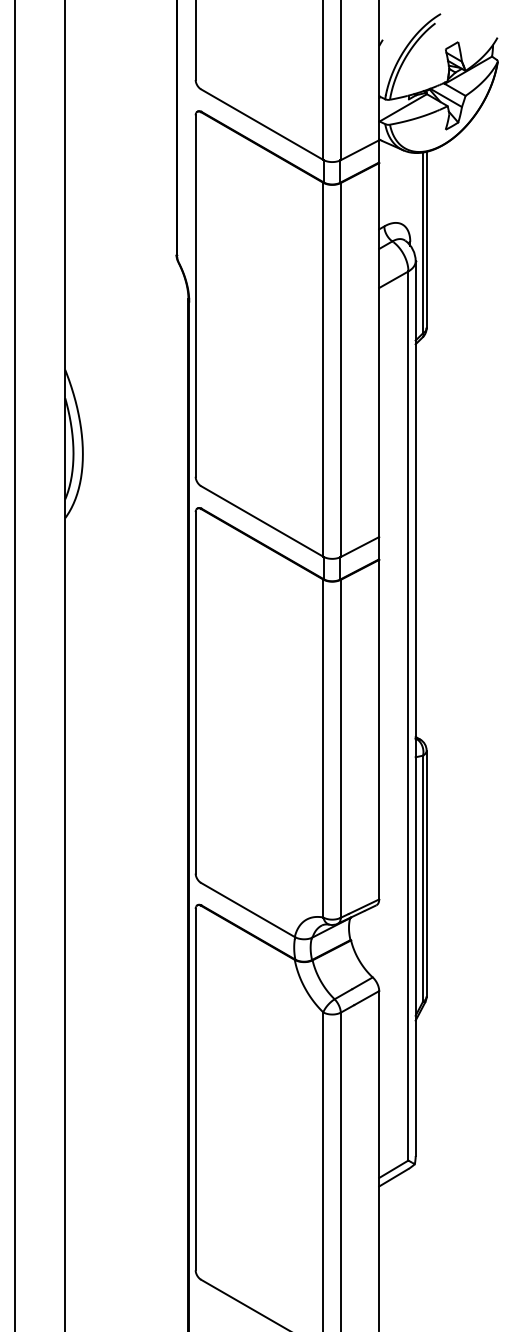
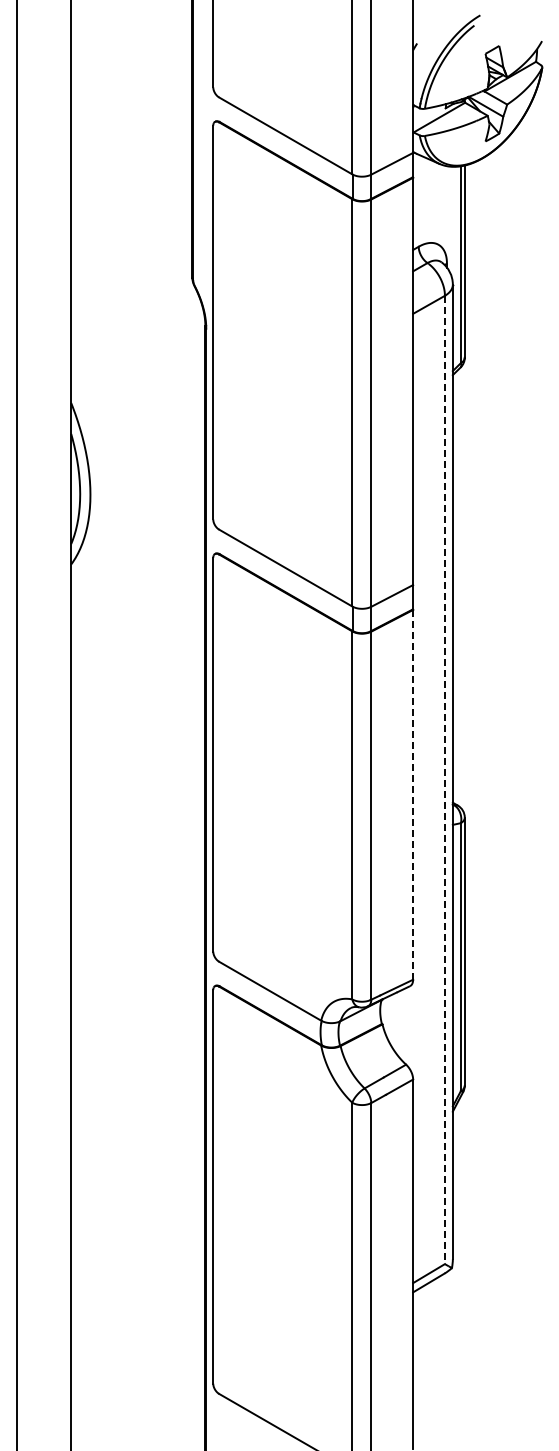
line: (408, 716) -> (444, 780), solid -> dashed
line: (379, 729) -> (413, 794), solid -> dashed

